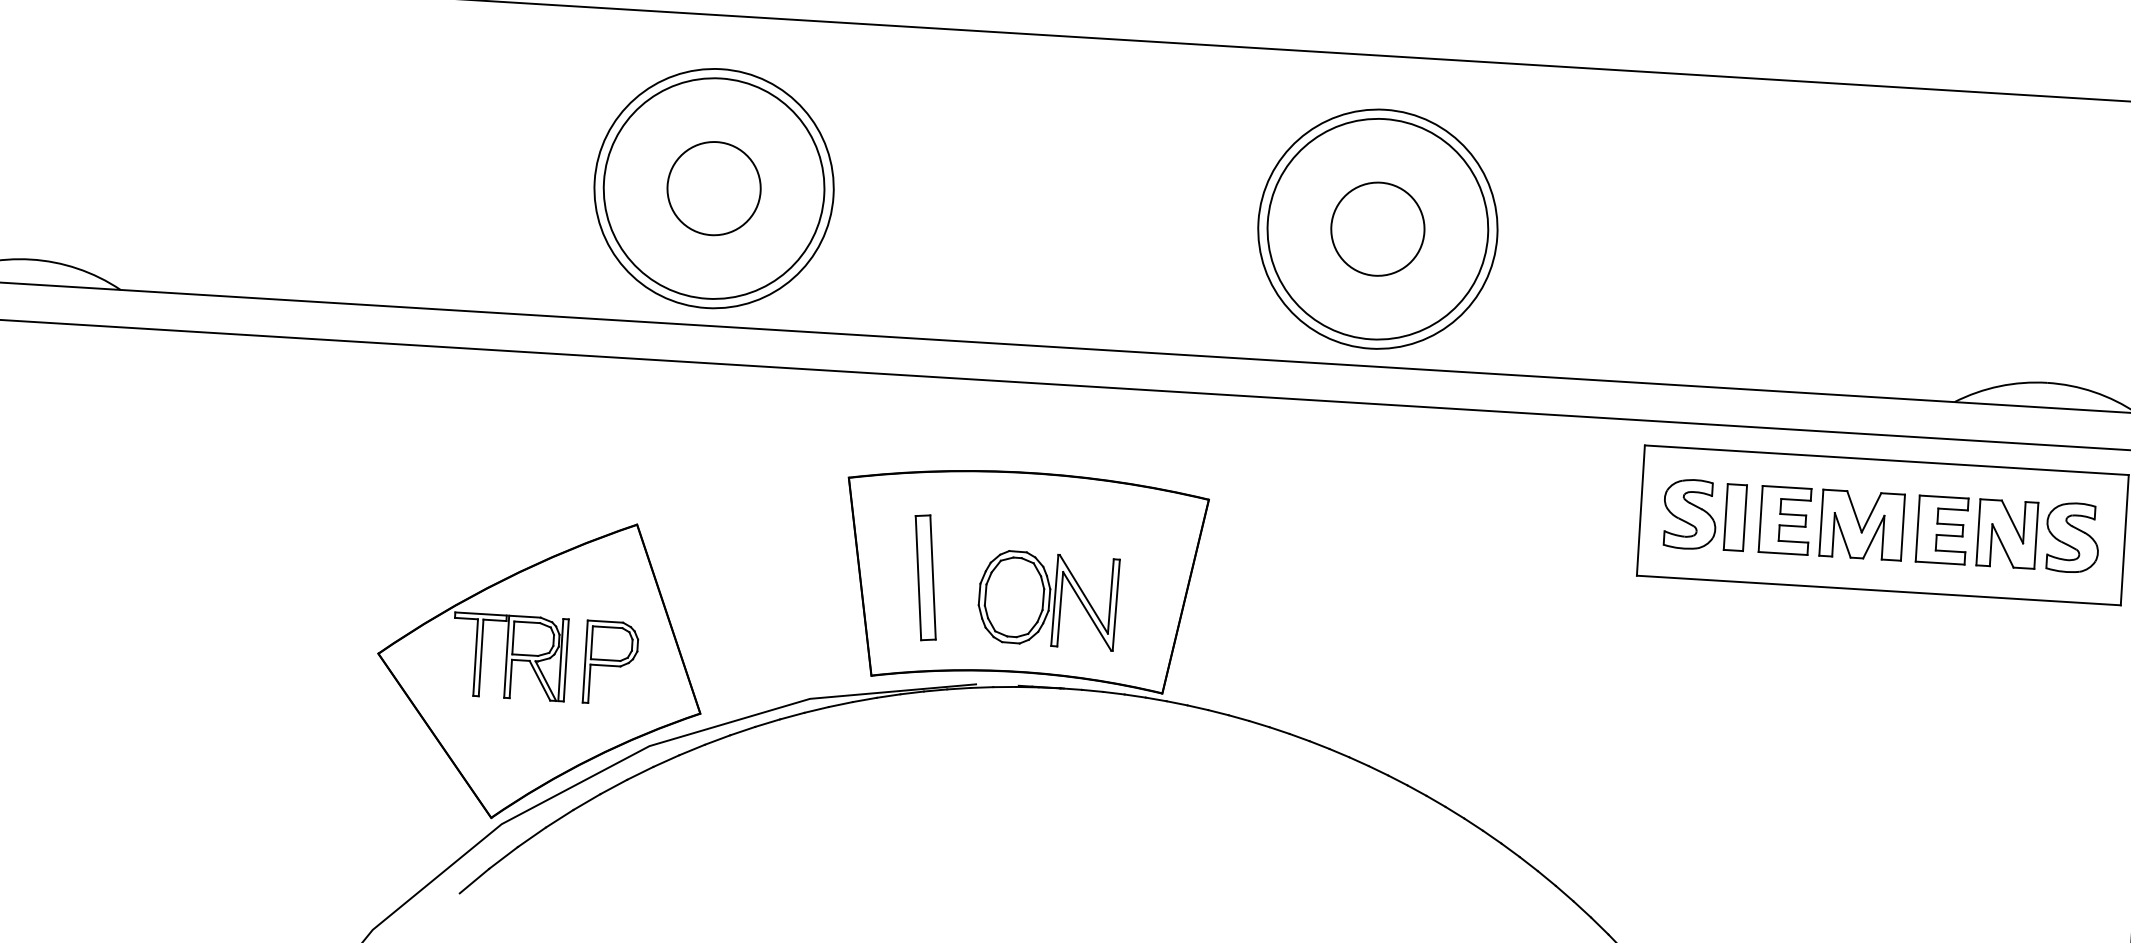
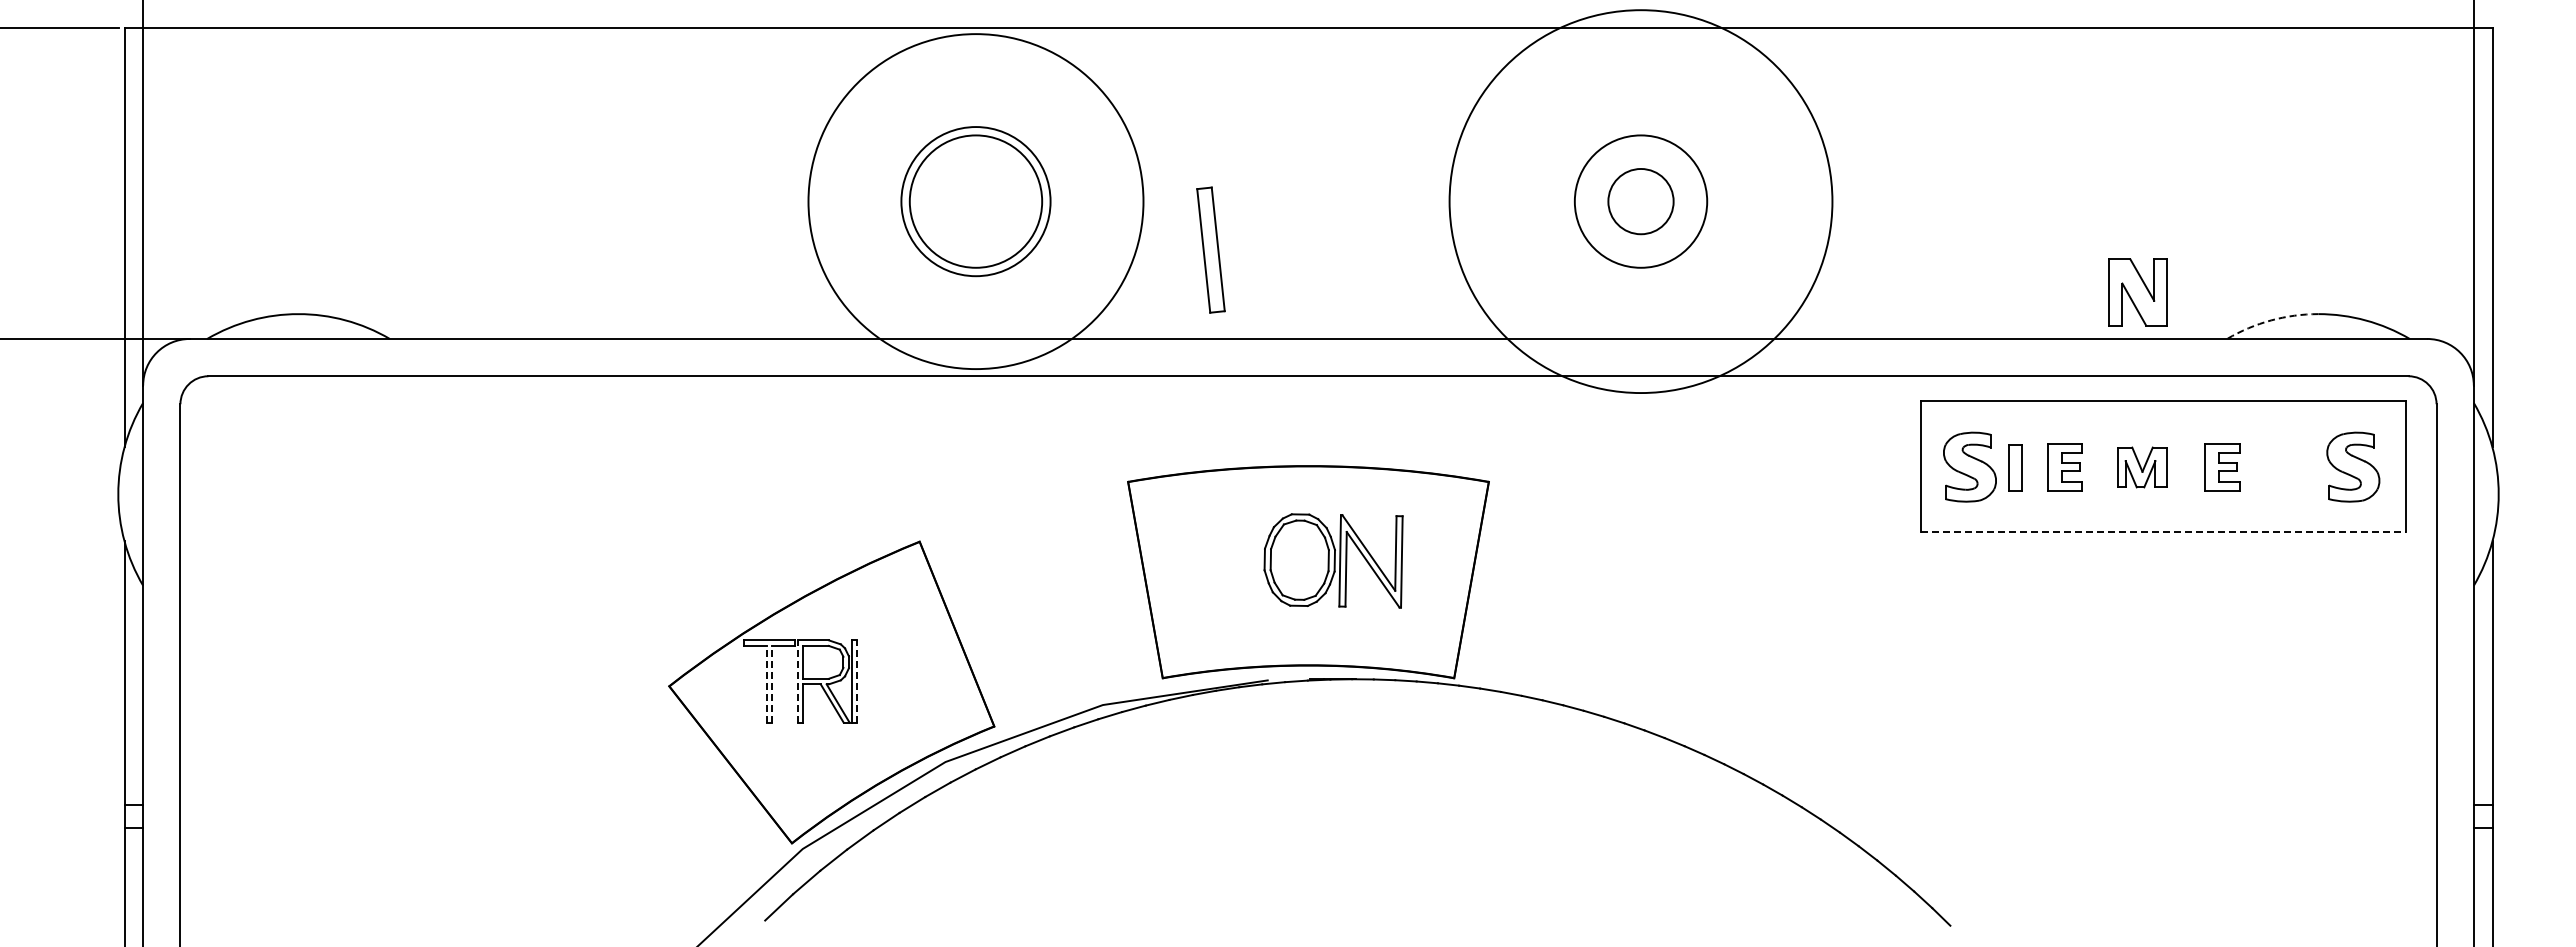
circle: (713, 188) -> (975, 201), size x0.6
circle: (713, 188) -> (975, 201), size x1.4
circle: (713, 188) -> (975, 201), size x1.6
circle: (1377, 229) -> (1640, 201), size x0.6
circle: (1377, 229) -> (1640, 201), size x0.7
circle: (1377, 229) -> (1640, 201), size x1.6
arc: (1999, 386) -> (2271, 320), solid -> dashed
part: (1735, 517) -> (2015, 467), size x0.7
part: (1785, 520) -> (2065, 467), size x0.7
part: (1862, 525) -> (2142, 467), size x0.6
part: (1942, 530) -> (2222, 467), size x0.7
part: (2006, 534) -> (2137, 292), moved
part: (925, 577) -> (1210, 249), moved
line: (1879, 590) -> (2163, 531), solid -> dashed
part: (1048, 599) -> (1333, 560), moved
line: (475, 656) -> (766, 683), solid -> dashed
line: (506, 656) -> (797, 681), solid -> dashed
line: (481, 657) -> (772, 683), solid -> dashed
line: (566, 660) -> (857, 681), solid -> dashed
part: (610, 663) -> (901, 681), removed

